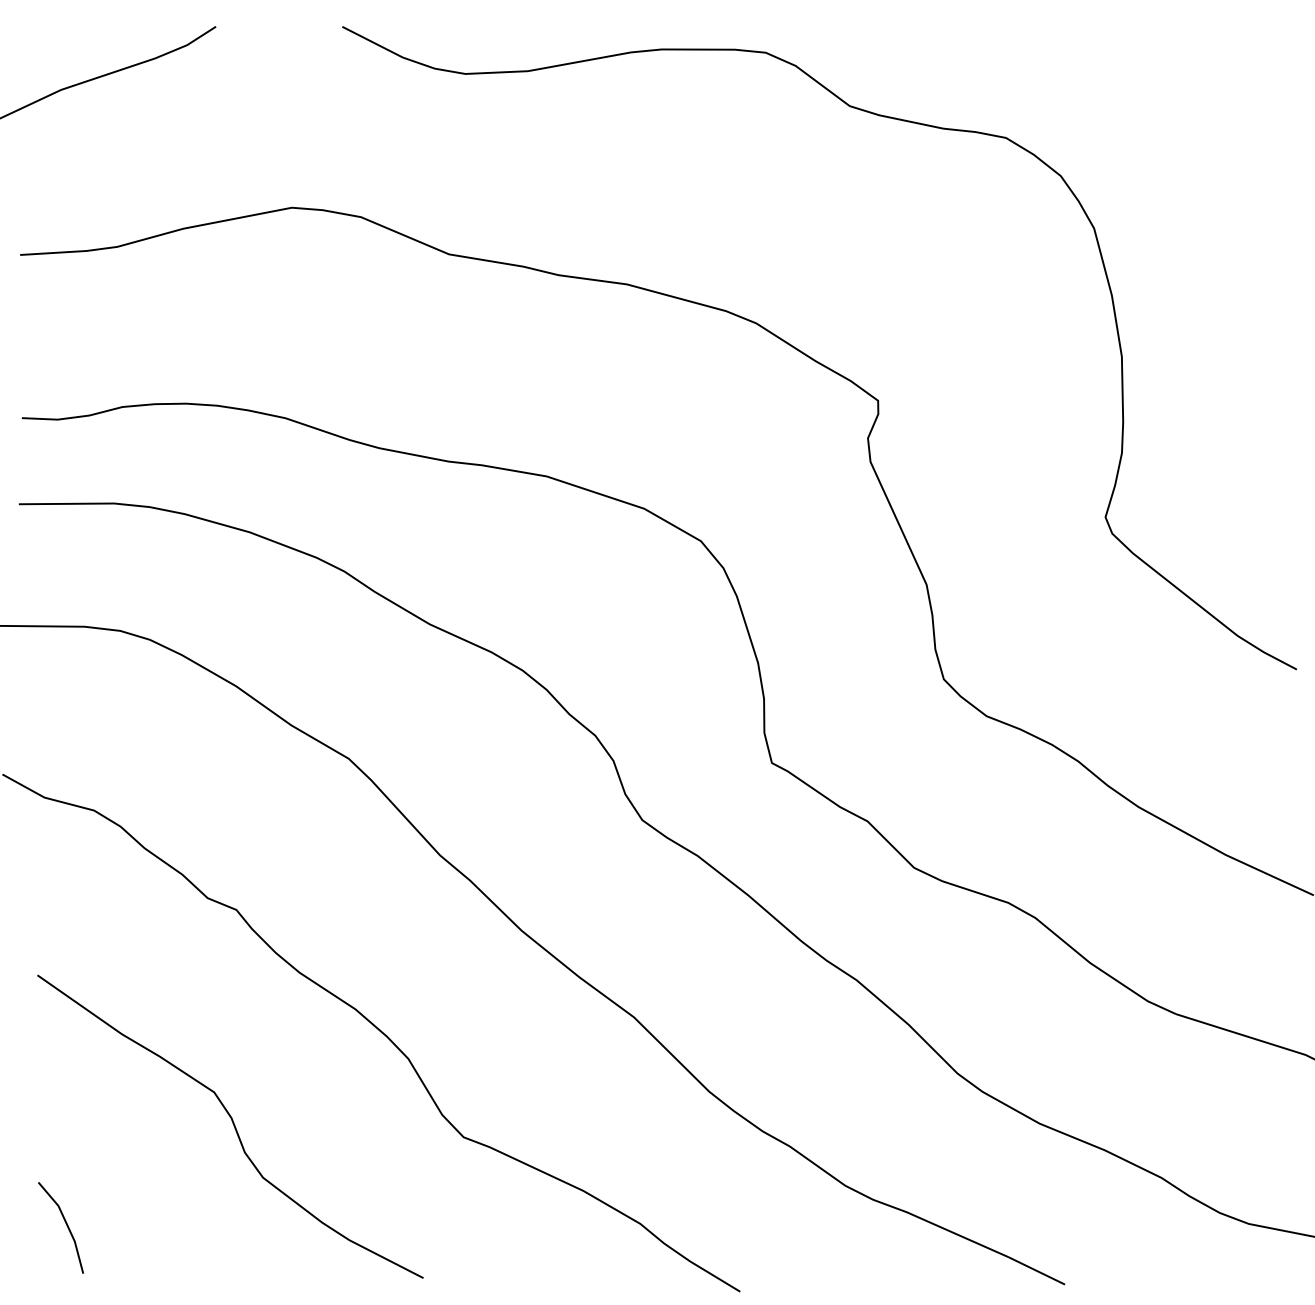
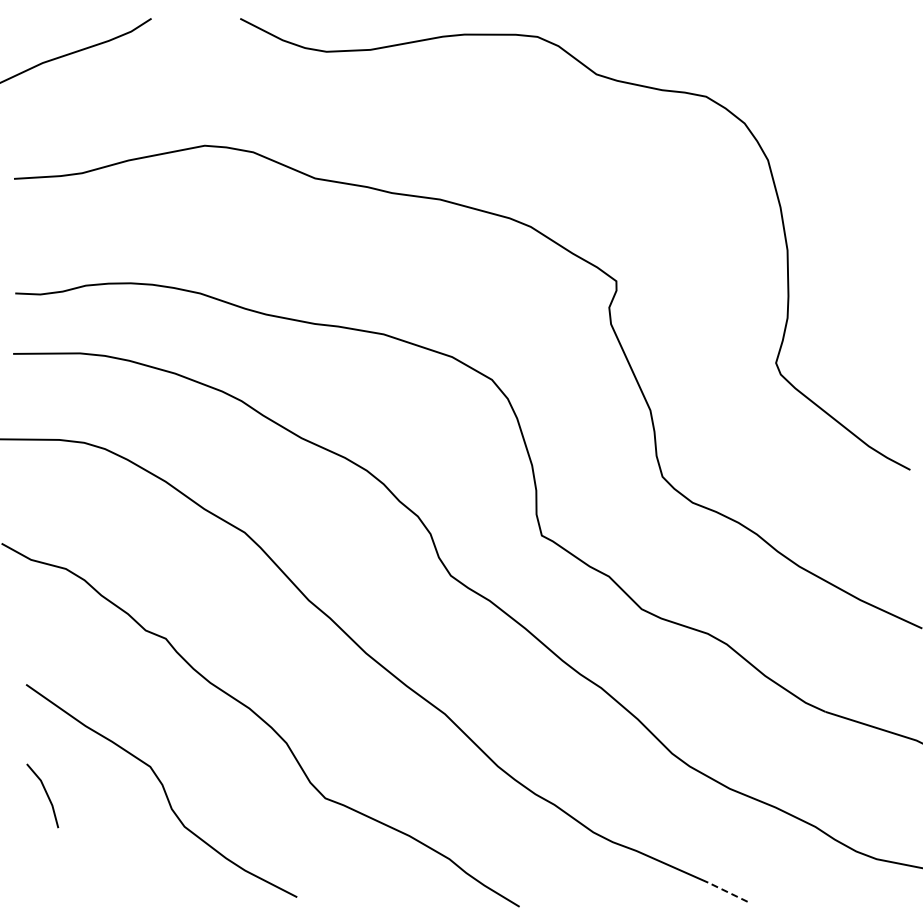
line: (64, 1224) -> (45, 793), moved
line: (1036, 1271) -> (727, 892), solid -> dashed

